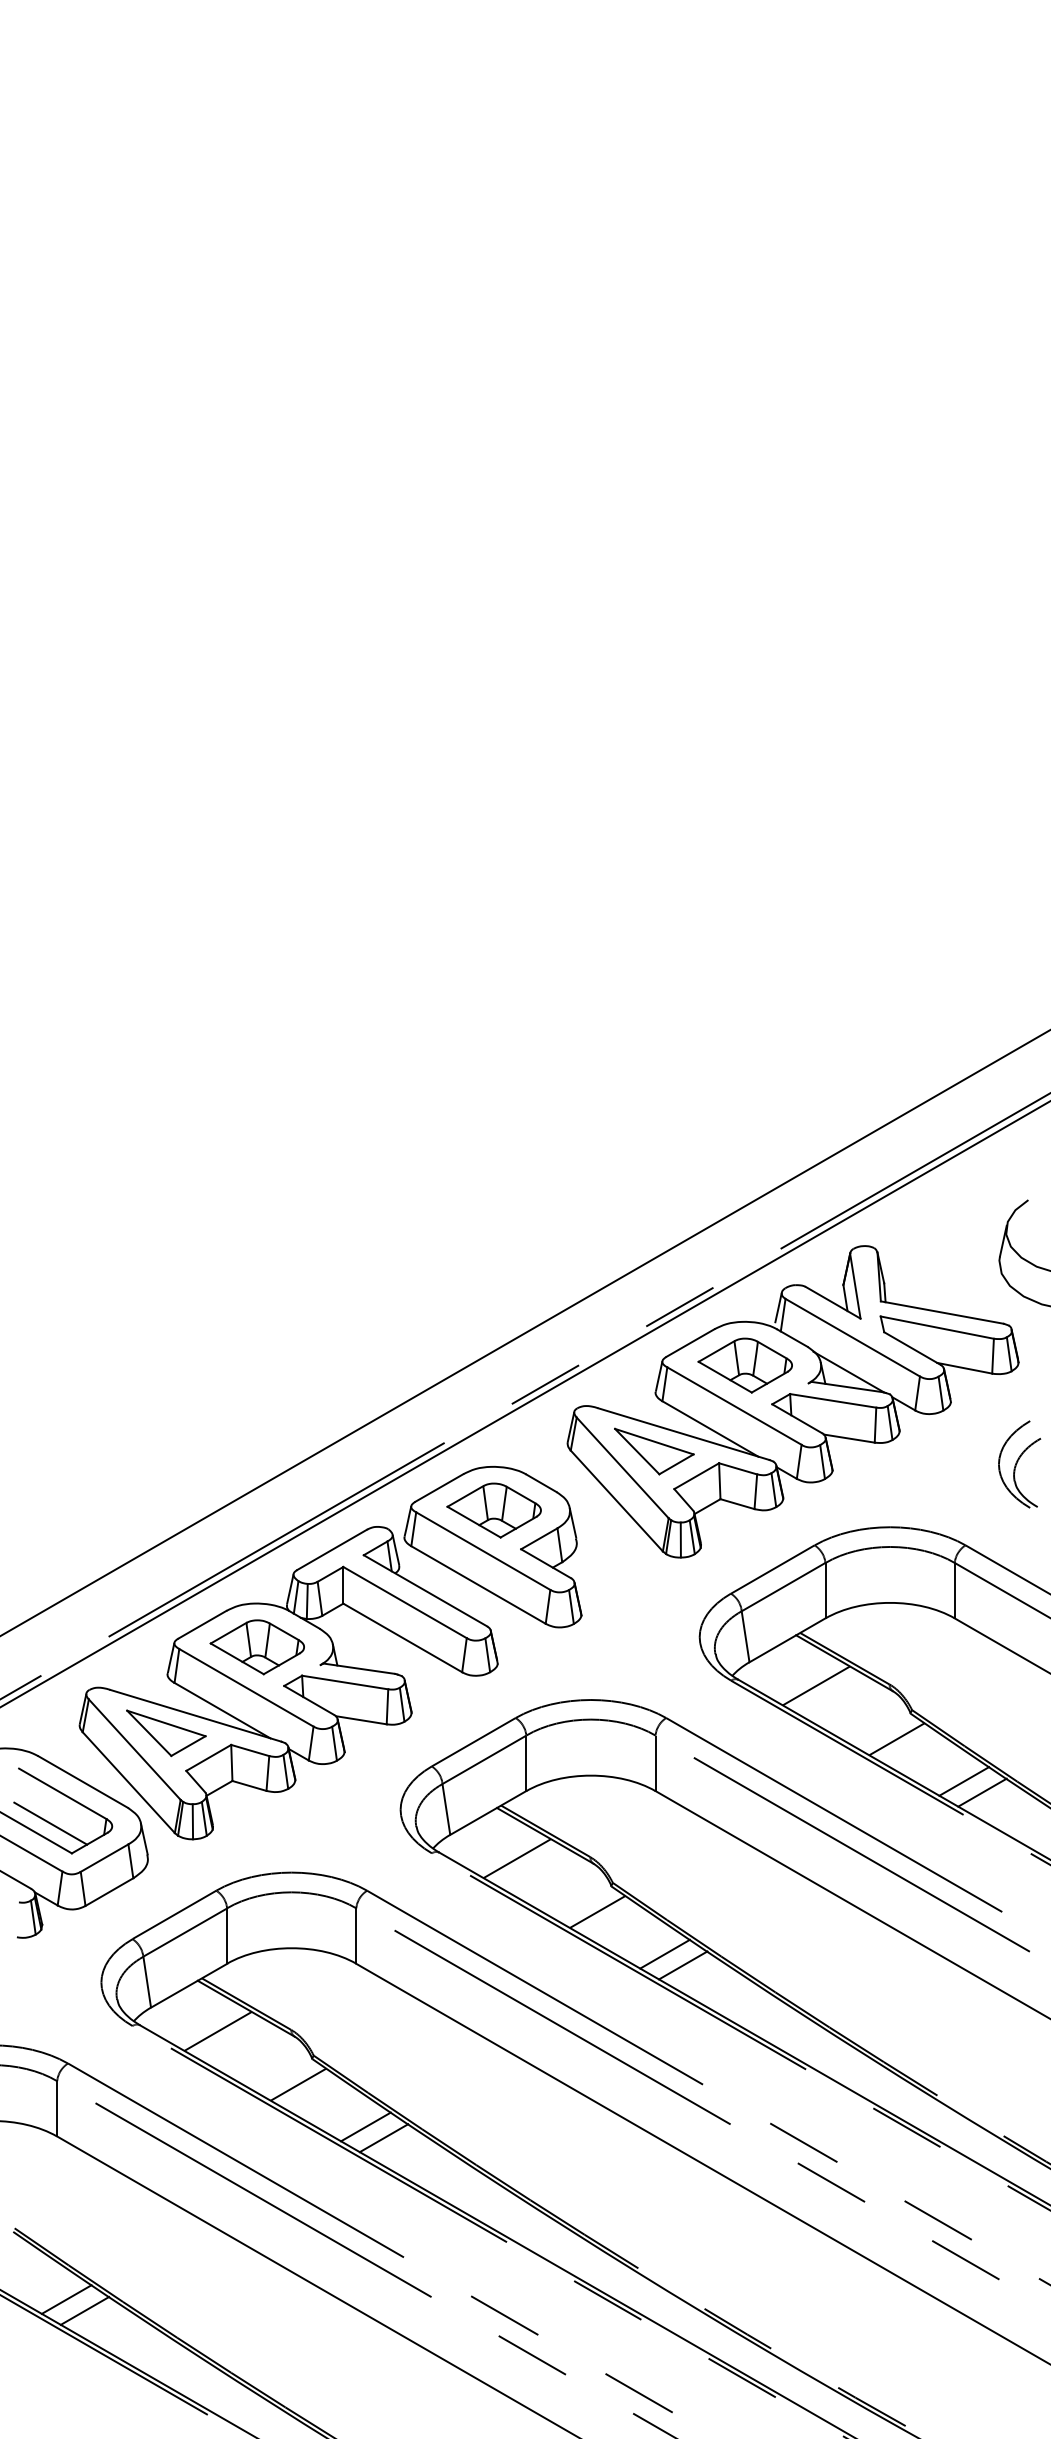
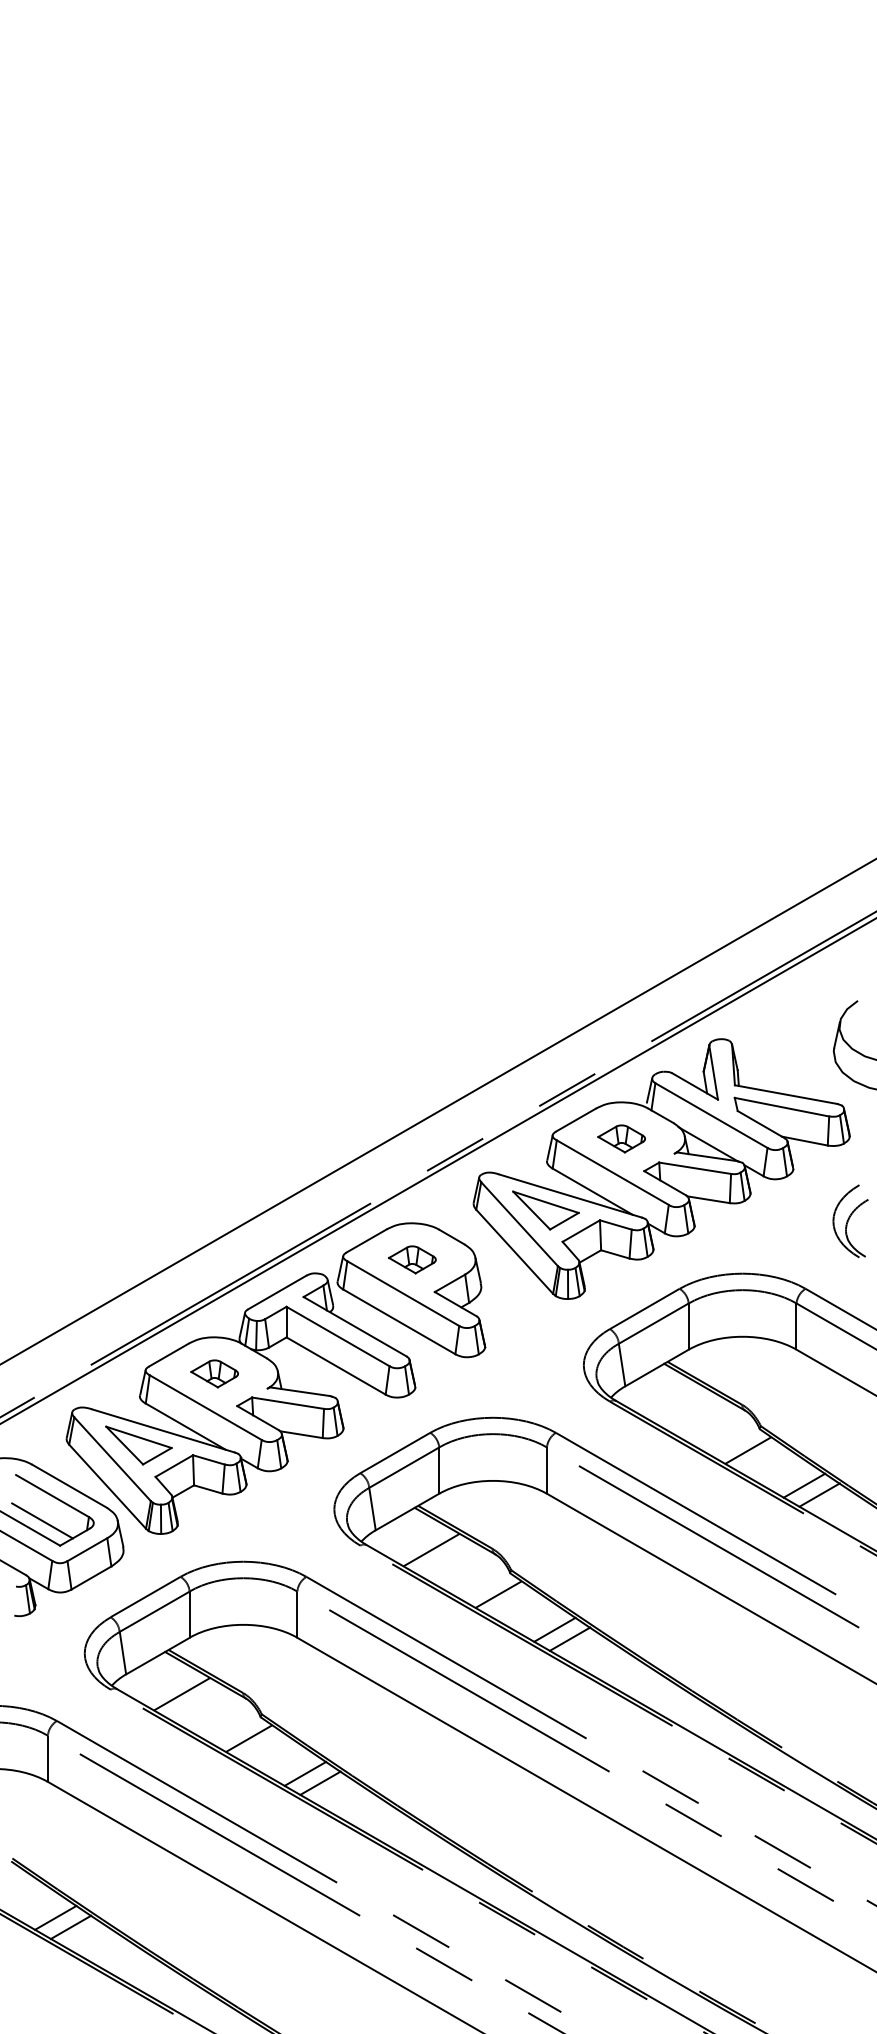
part: (744, 1365) -> (621, 1138), size x0.6
part: (494, 1510) -> (412, 1259), size x0.6
part: (256, 1646) -> (214, 1373), size x0.6
line: (816, 1685) -> (681, 1405), removed

